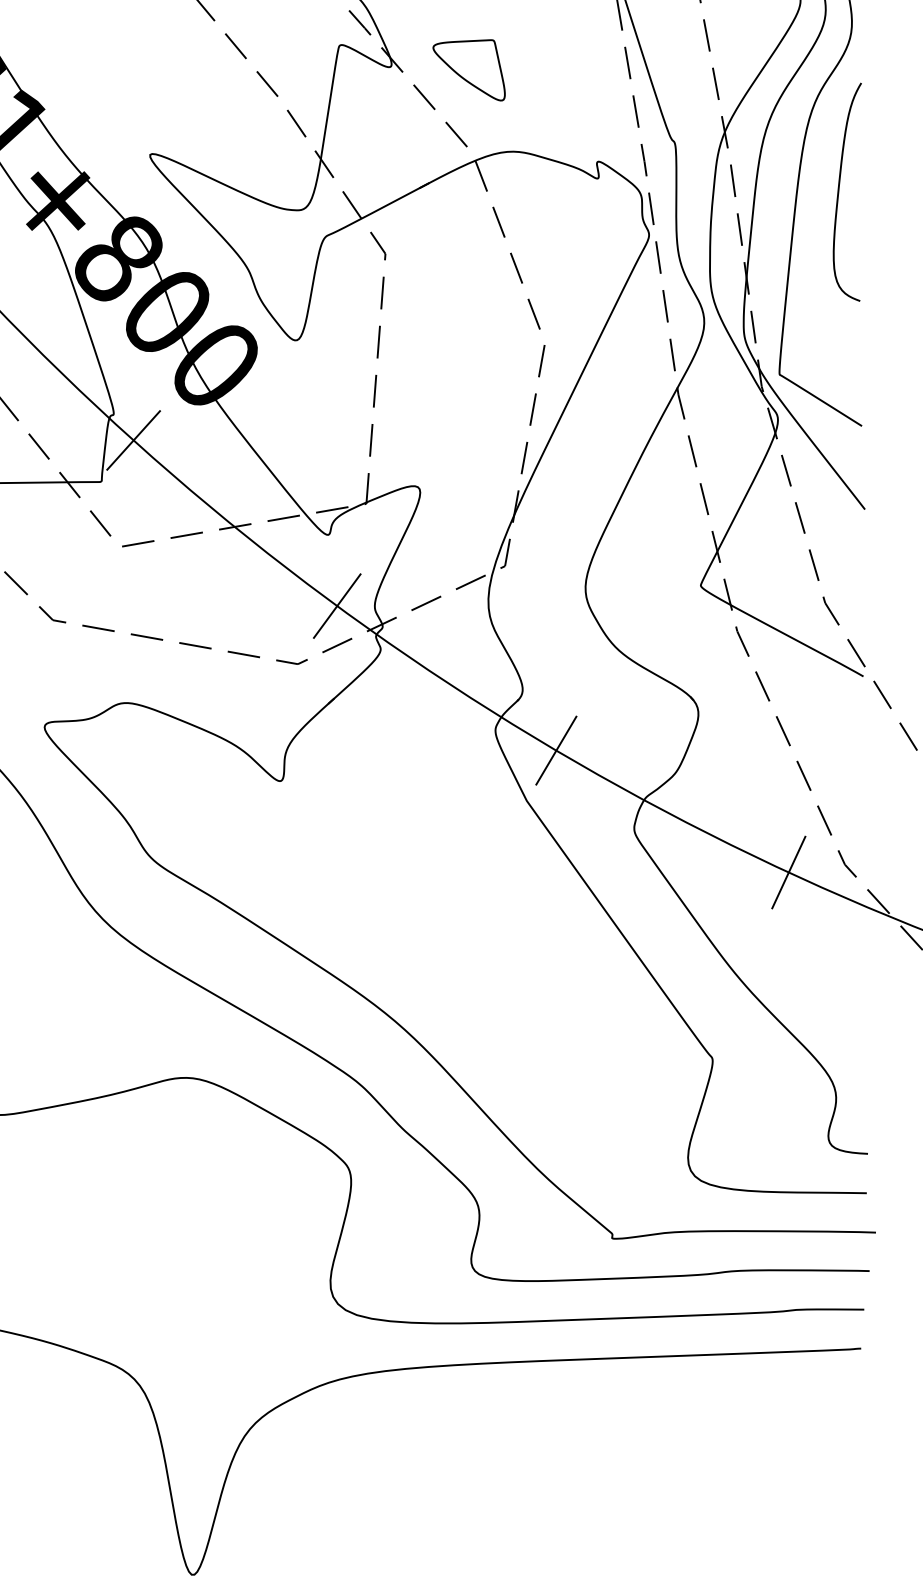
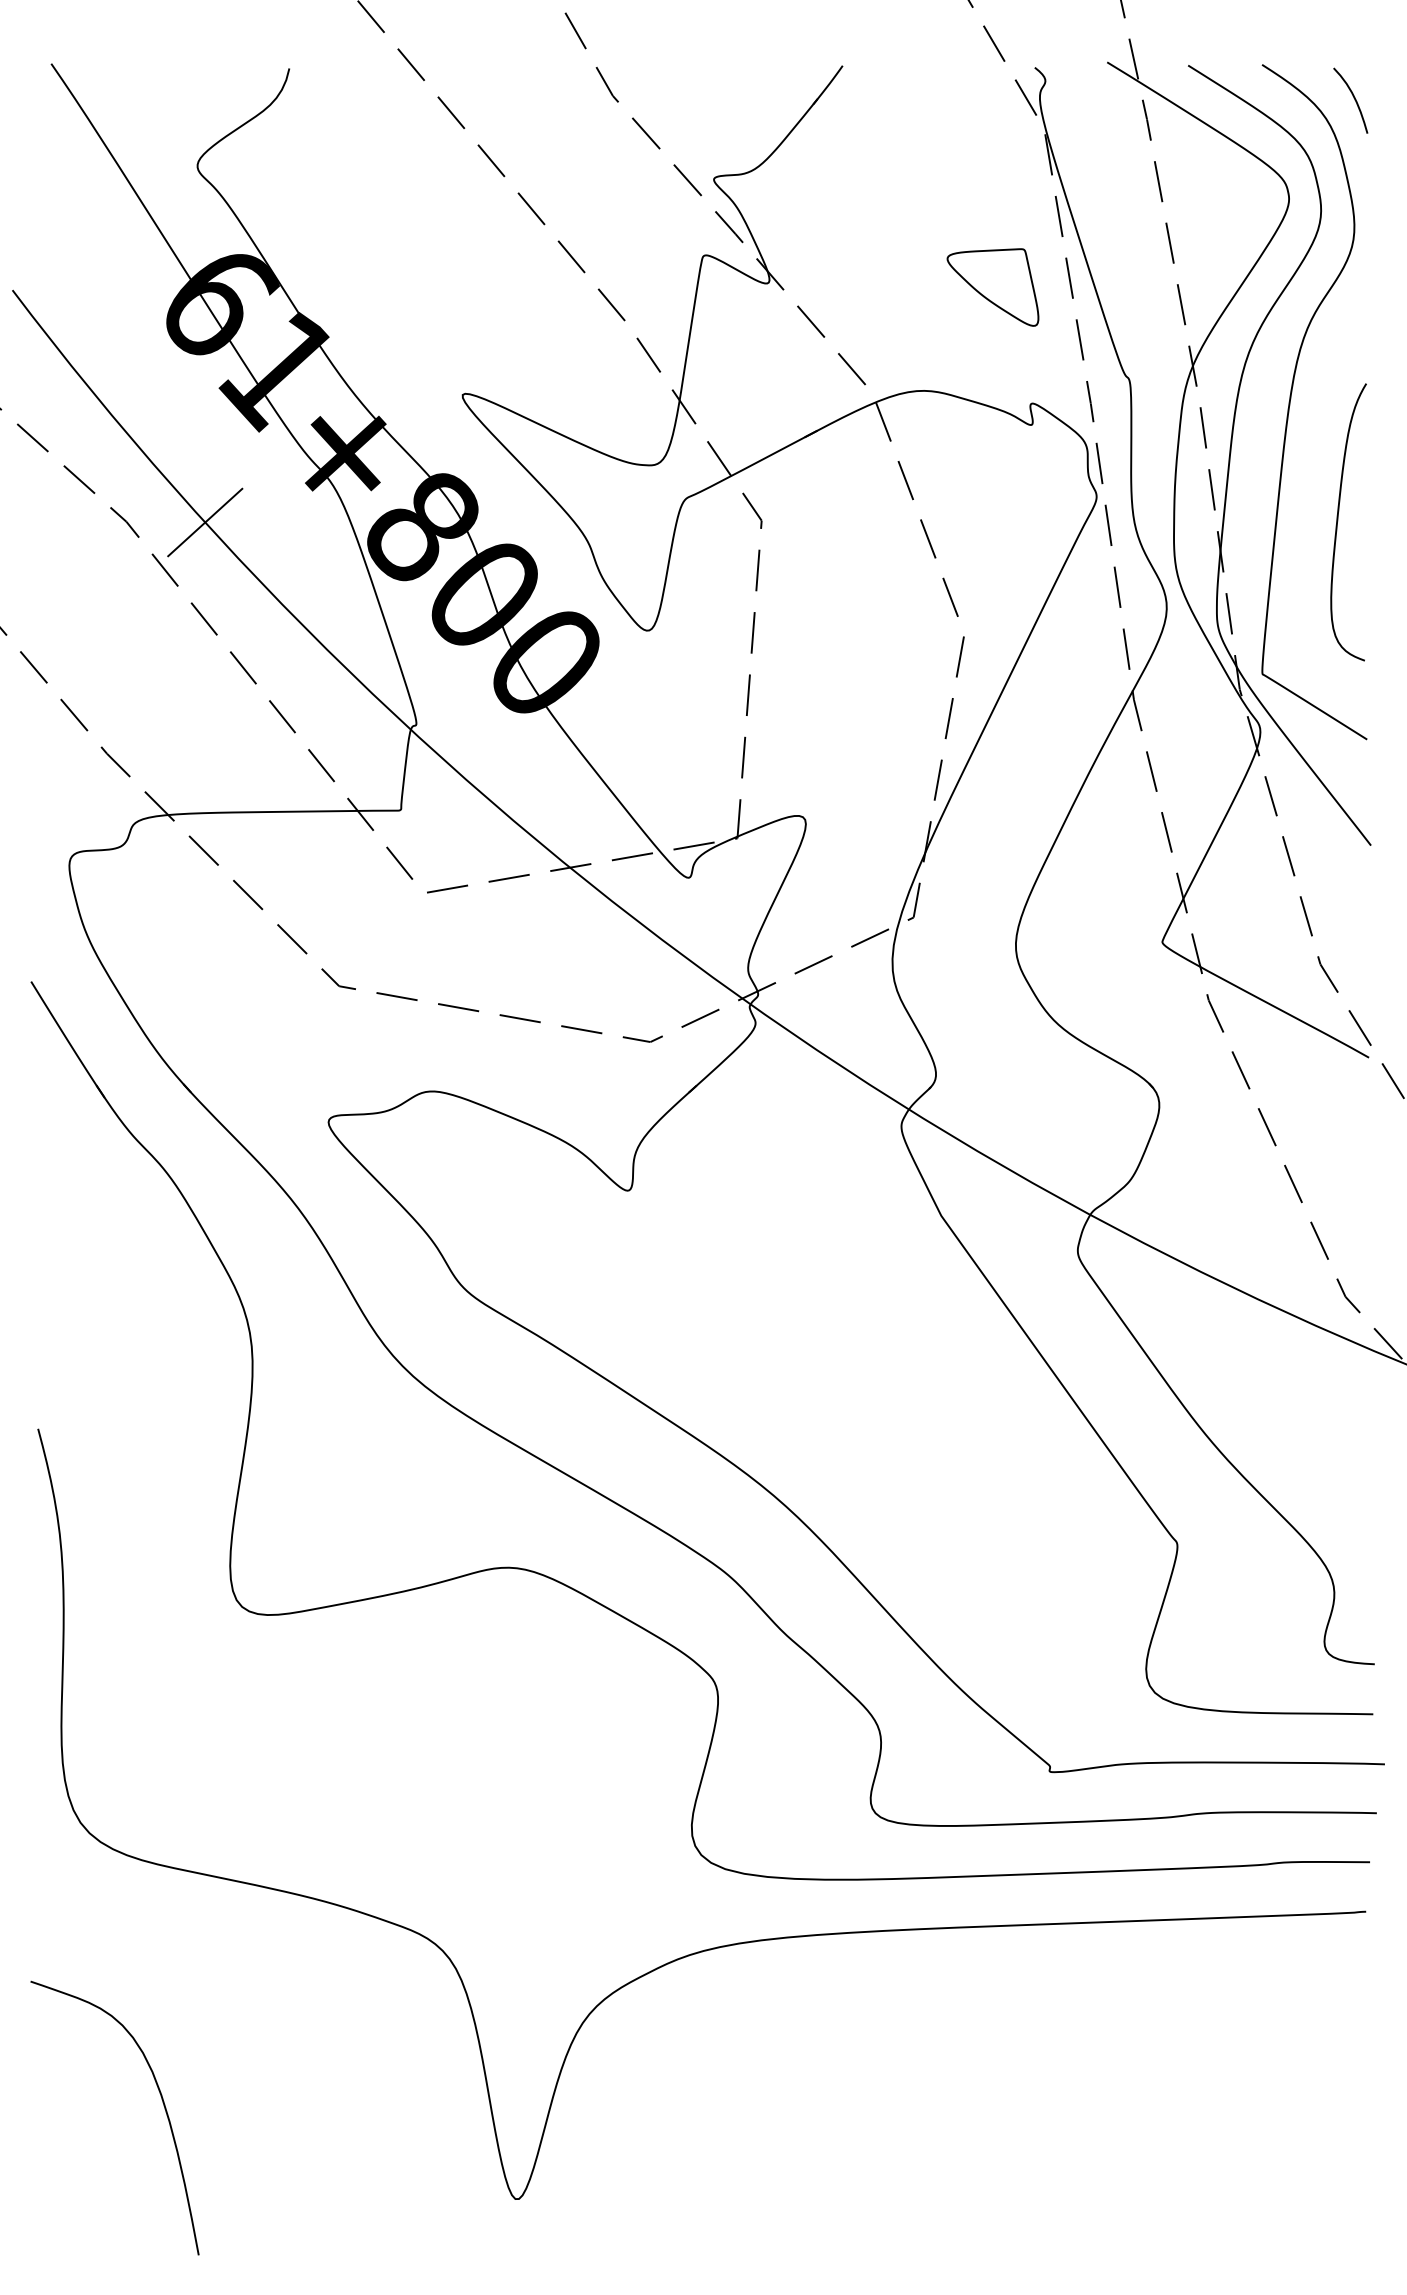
part: (468, 70) -> (992, 287), moved
curve: (839, 191) -> (1338, 521), moved
line: (133, 440) -> (441, 757), removed
line: (336, 605) -> (699, 967), removed
line: (556, 750) -> (978, 1151), removed
line: (789, 872) -> (1274, 1306), removed

